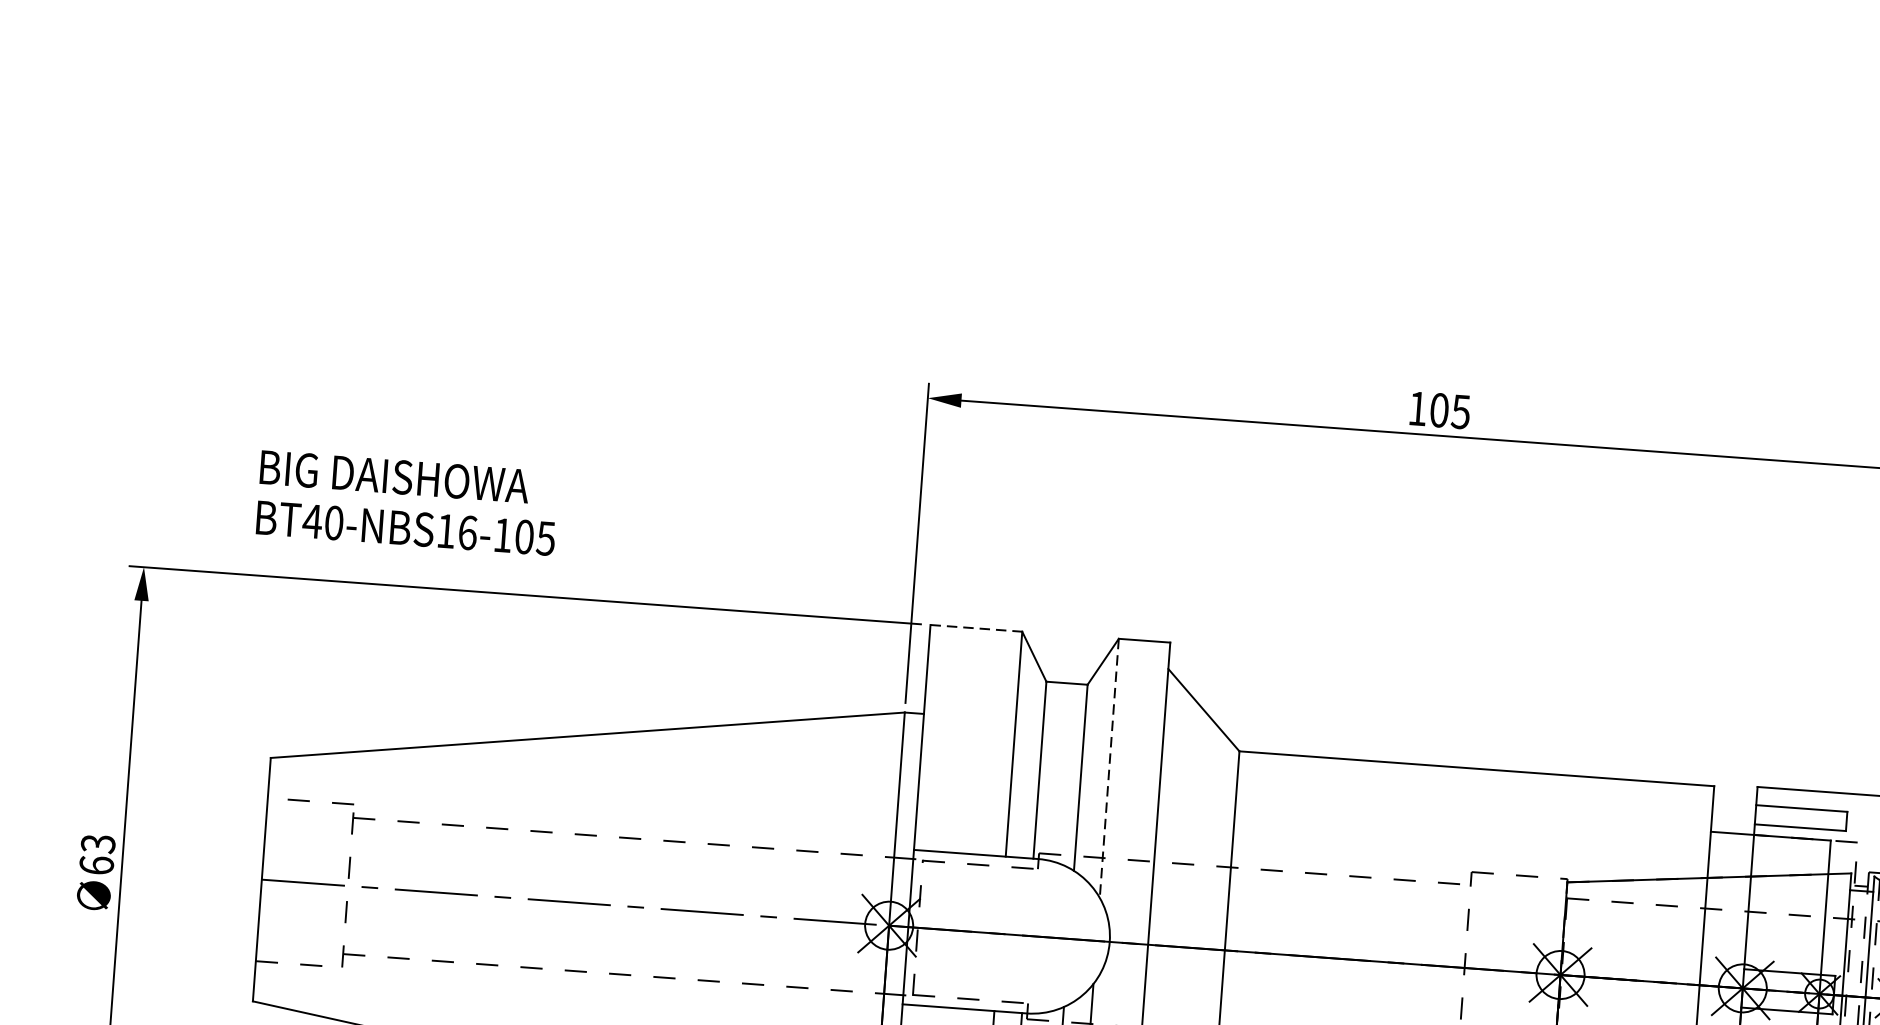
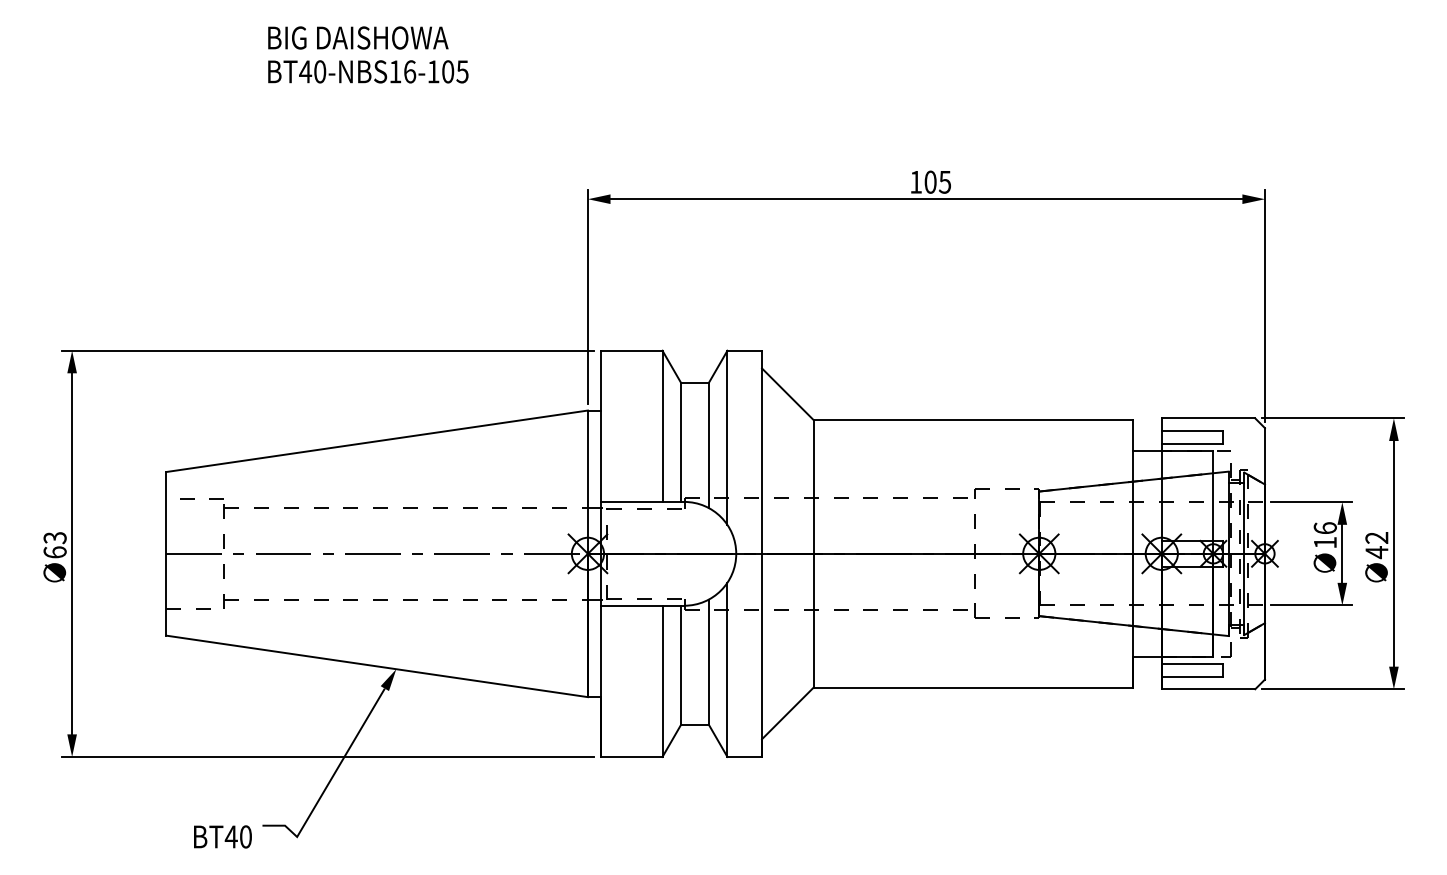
text: (408, 502) -> (368, 54), moved
line: (976, 627) -> (631, 350), dashed -> solid
line: (1109, 769) -> (727, 438), dashed -> solid

